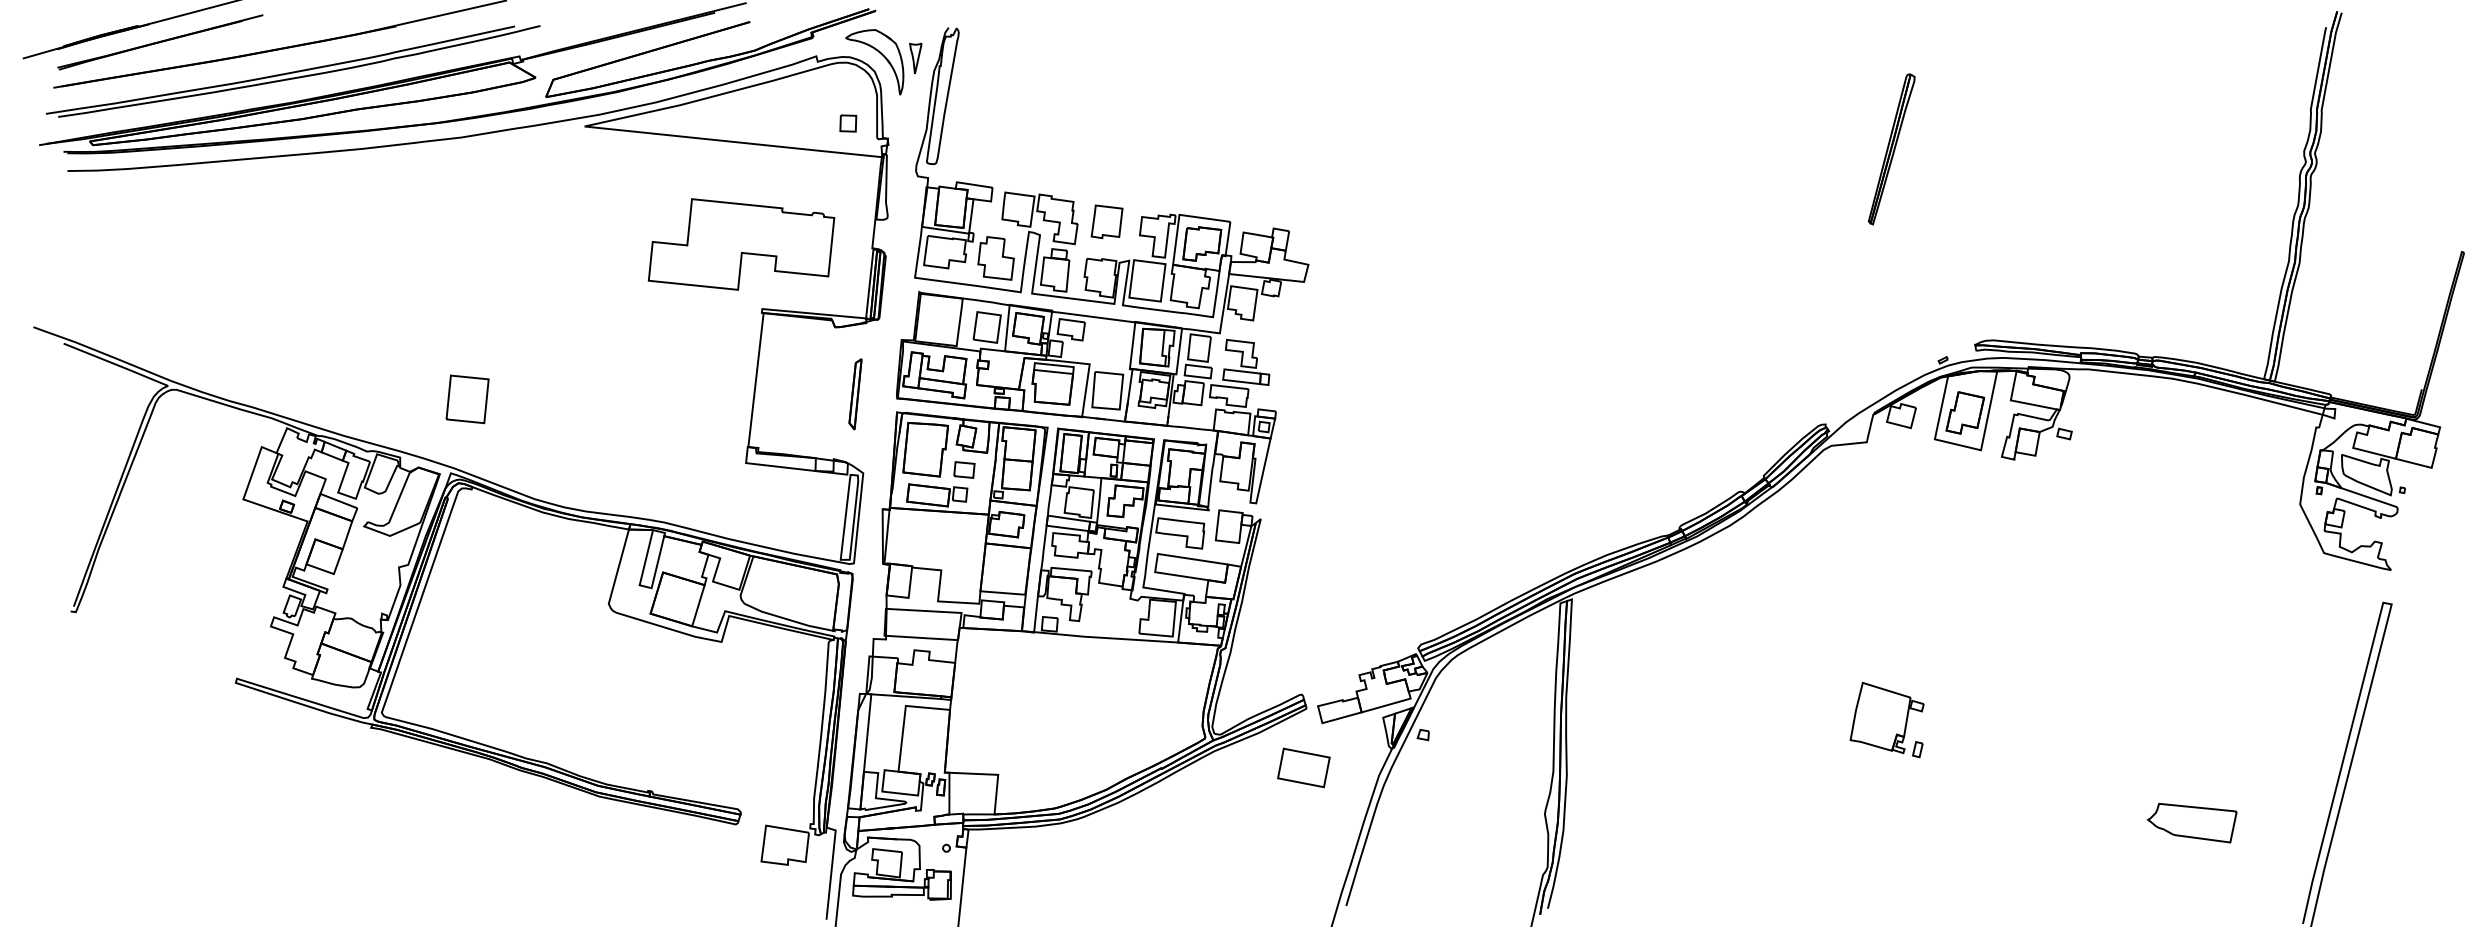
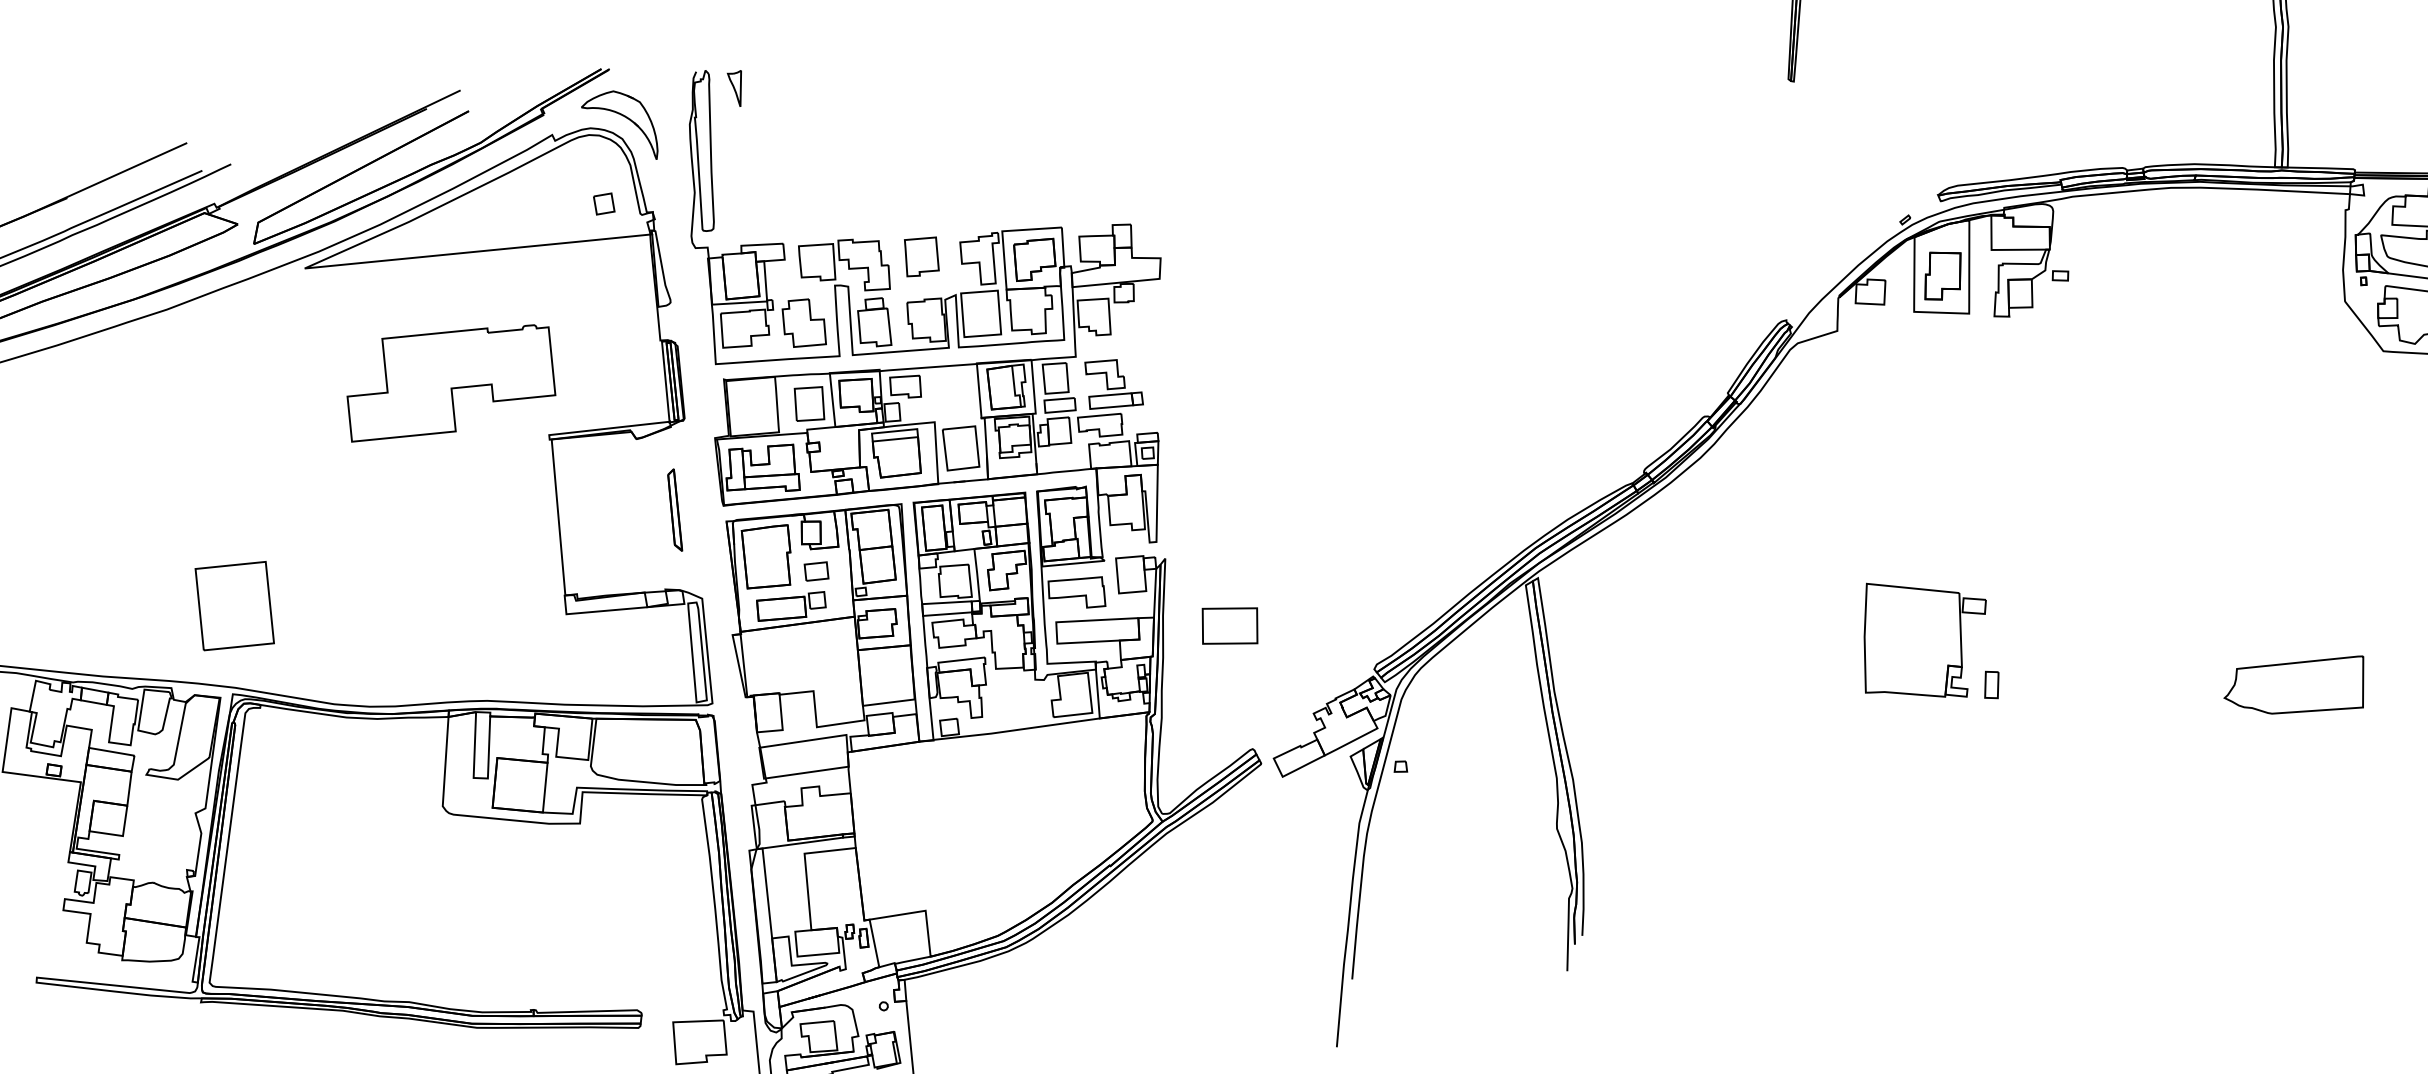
part: (915, 57) -> (737, 88), moved
part: (741, 244) -> (449, 379), moved
part: (467, 399) -> (234, 606), size x1.6
part: (1886, 719) -> (1923, 642), size x1.6
part: (1303, 767) -> (1229, 625), moved
part: (2191, 823) -> (2295, 689), size x1.4

